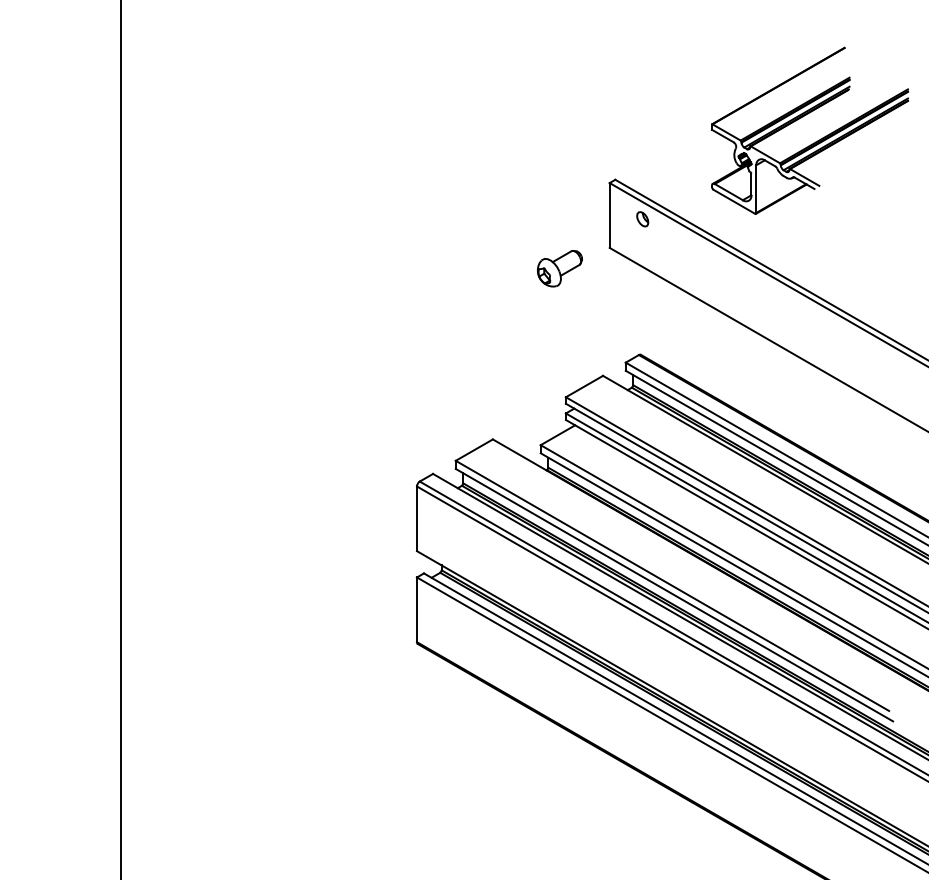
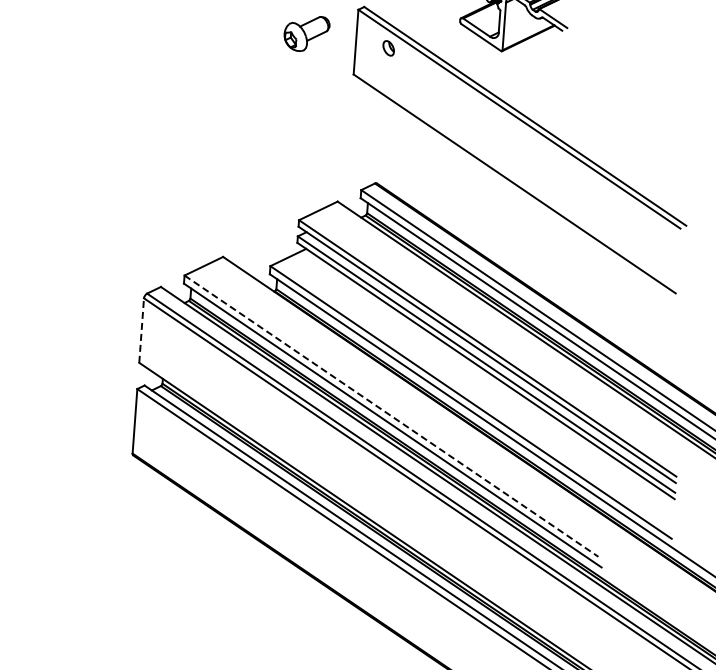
part: (559, 268) -> (306, 33), moved
line: (417, 518) -> (142, 330), solid -> dashed
line: (672, 586) -> (391, 416), solid -> dashed

